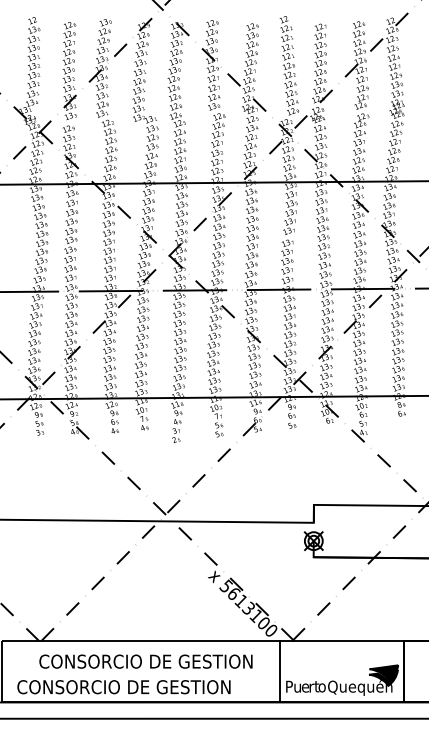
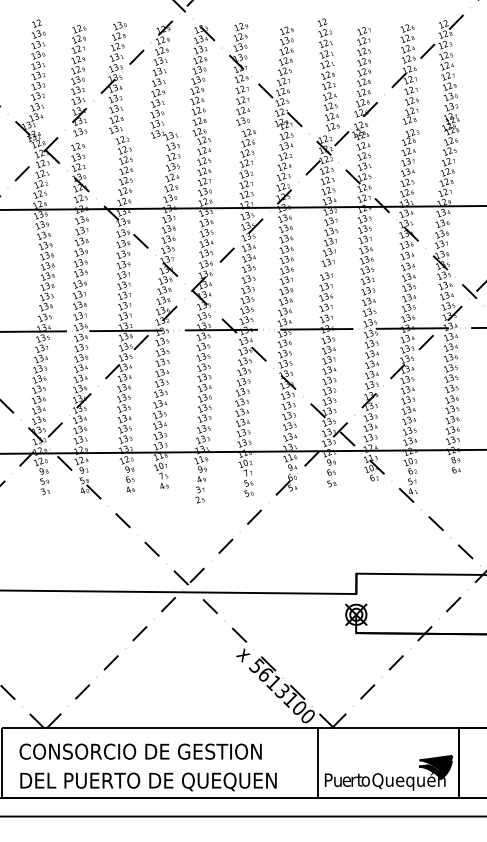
text: (145, 661) -> (140, 751), moved
text: (130, 688) -> (148, 782), CONSORCIO DE GESTION -> DEL PUERTO DE QUEQUEN

